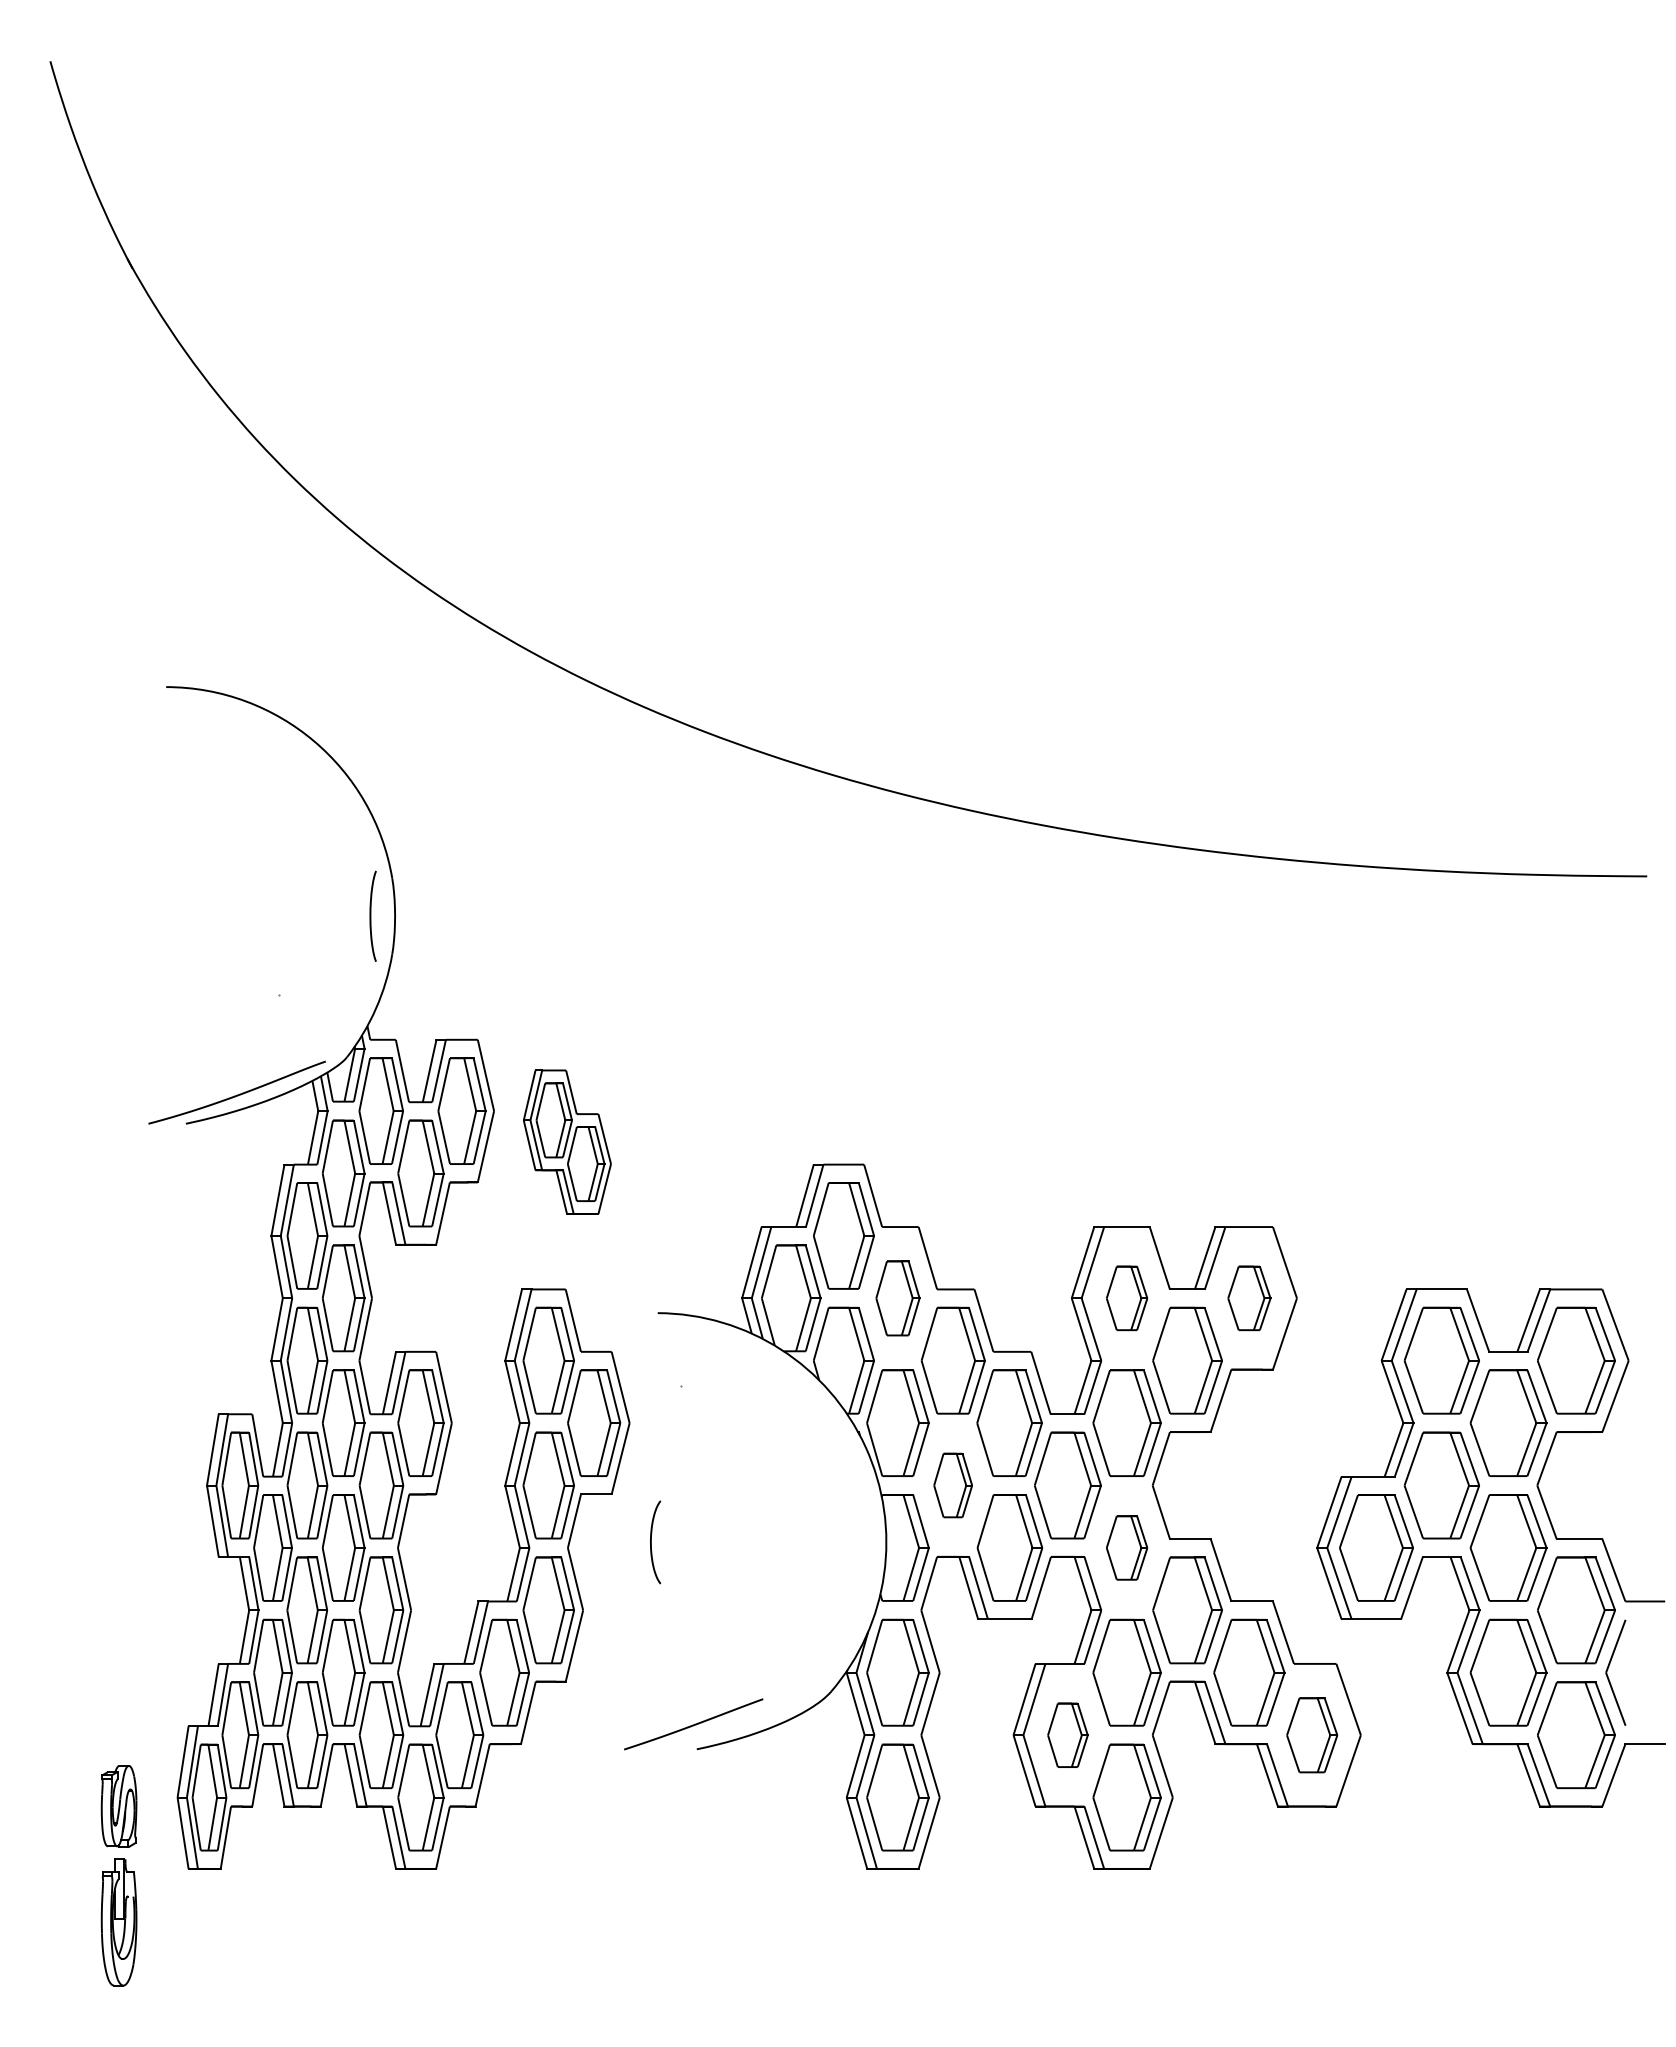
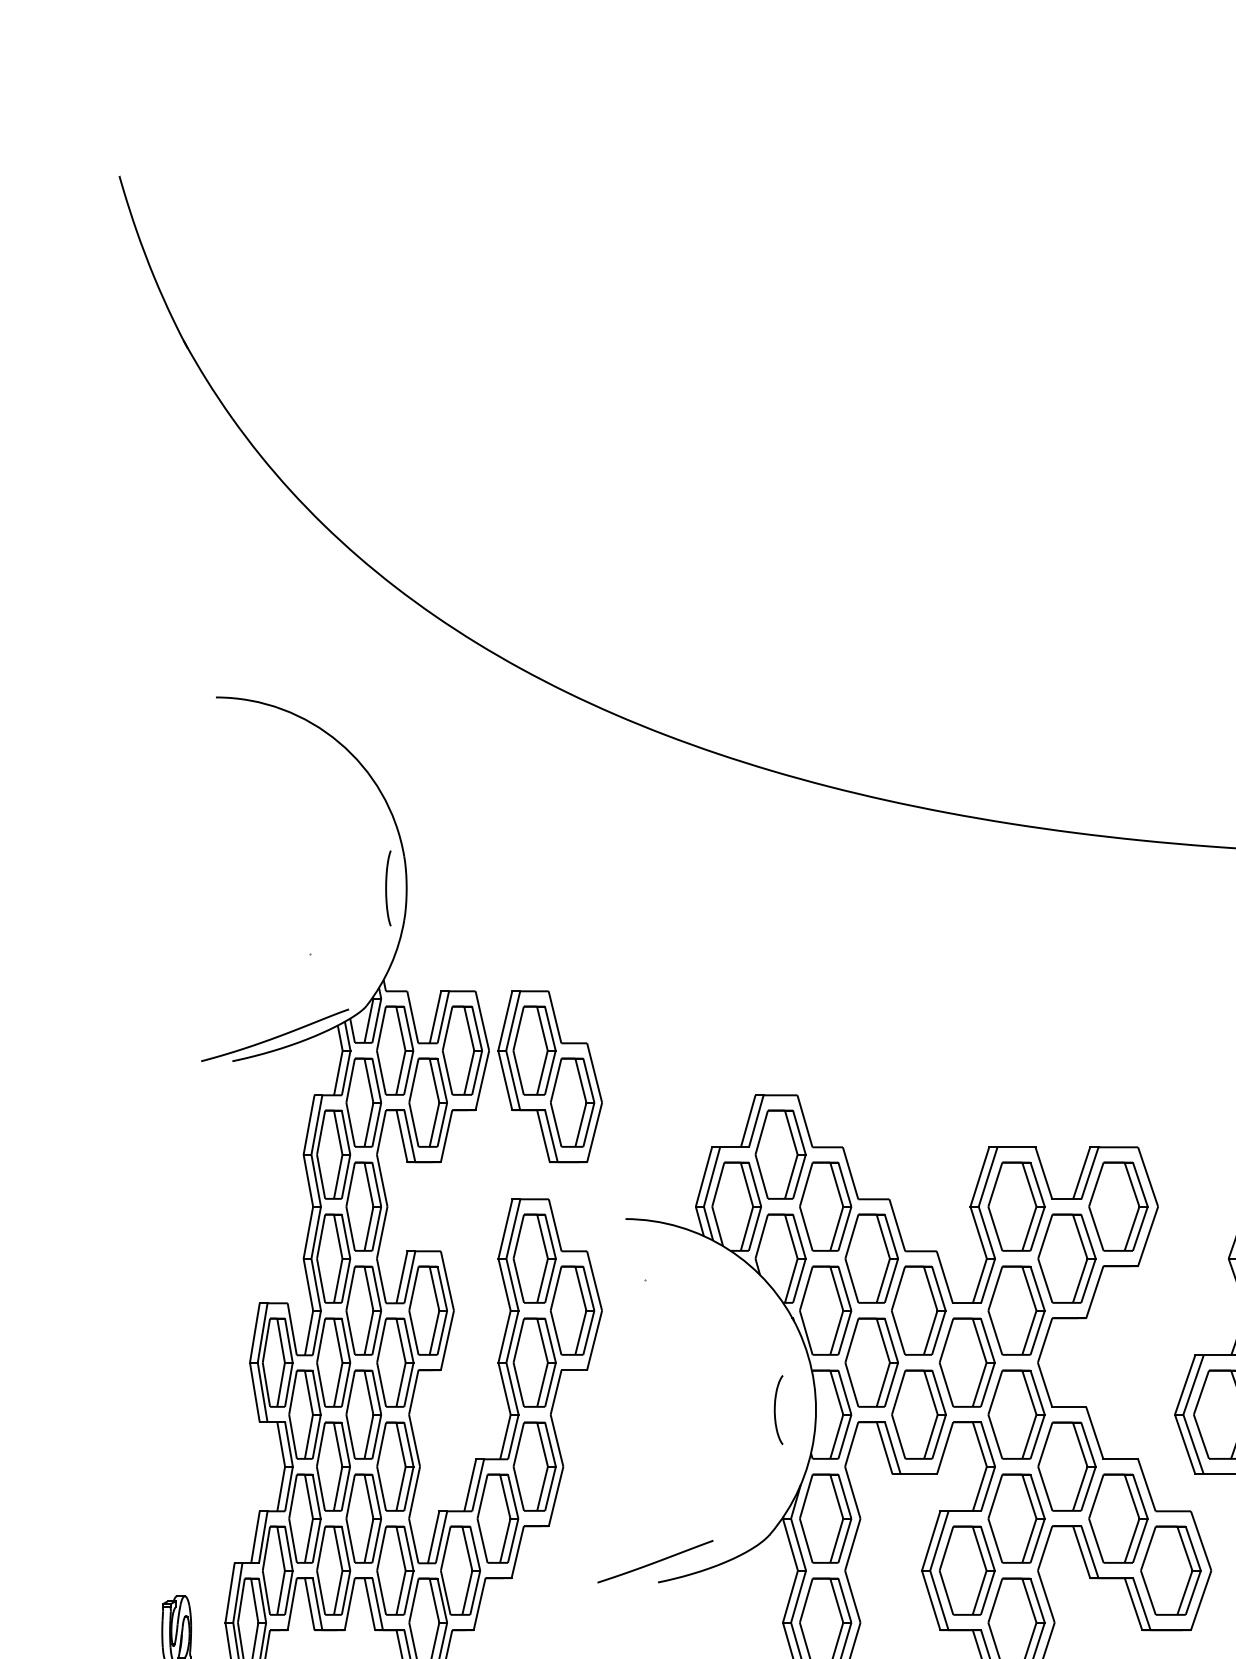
part: (567, 1141) -> (550, 1076), size x1.43
part: (897, 1298) -> (825, 1206), size x1.43
part: (1126, 1298) -> (1016, 1206), size x1.67
part: (1249, 1298) -> (1118, 1206), size x1.67
part: (952, 1485) -> (871, 1362), size x1.67
curve: (651, 1542) -> (775, 1410), moved
part: (1126, 1547) -> (1016, 1414), size x1.67
part: (1067, 1735) -> (966, 1570), size x1.67
part: (1311, 1735) -> (1170, 1570), size x1.43

